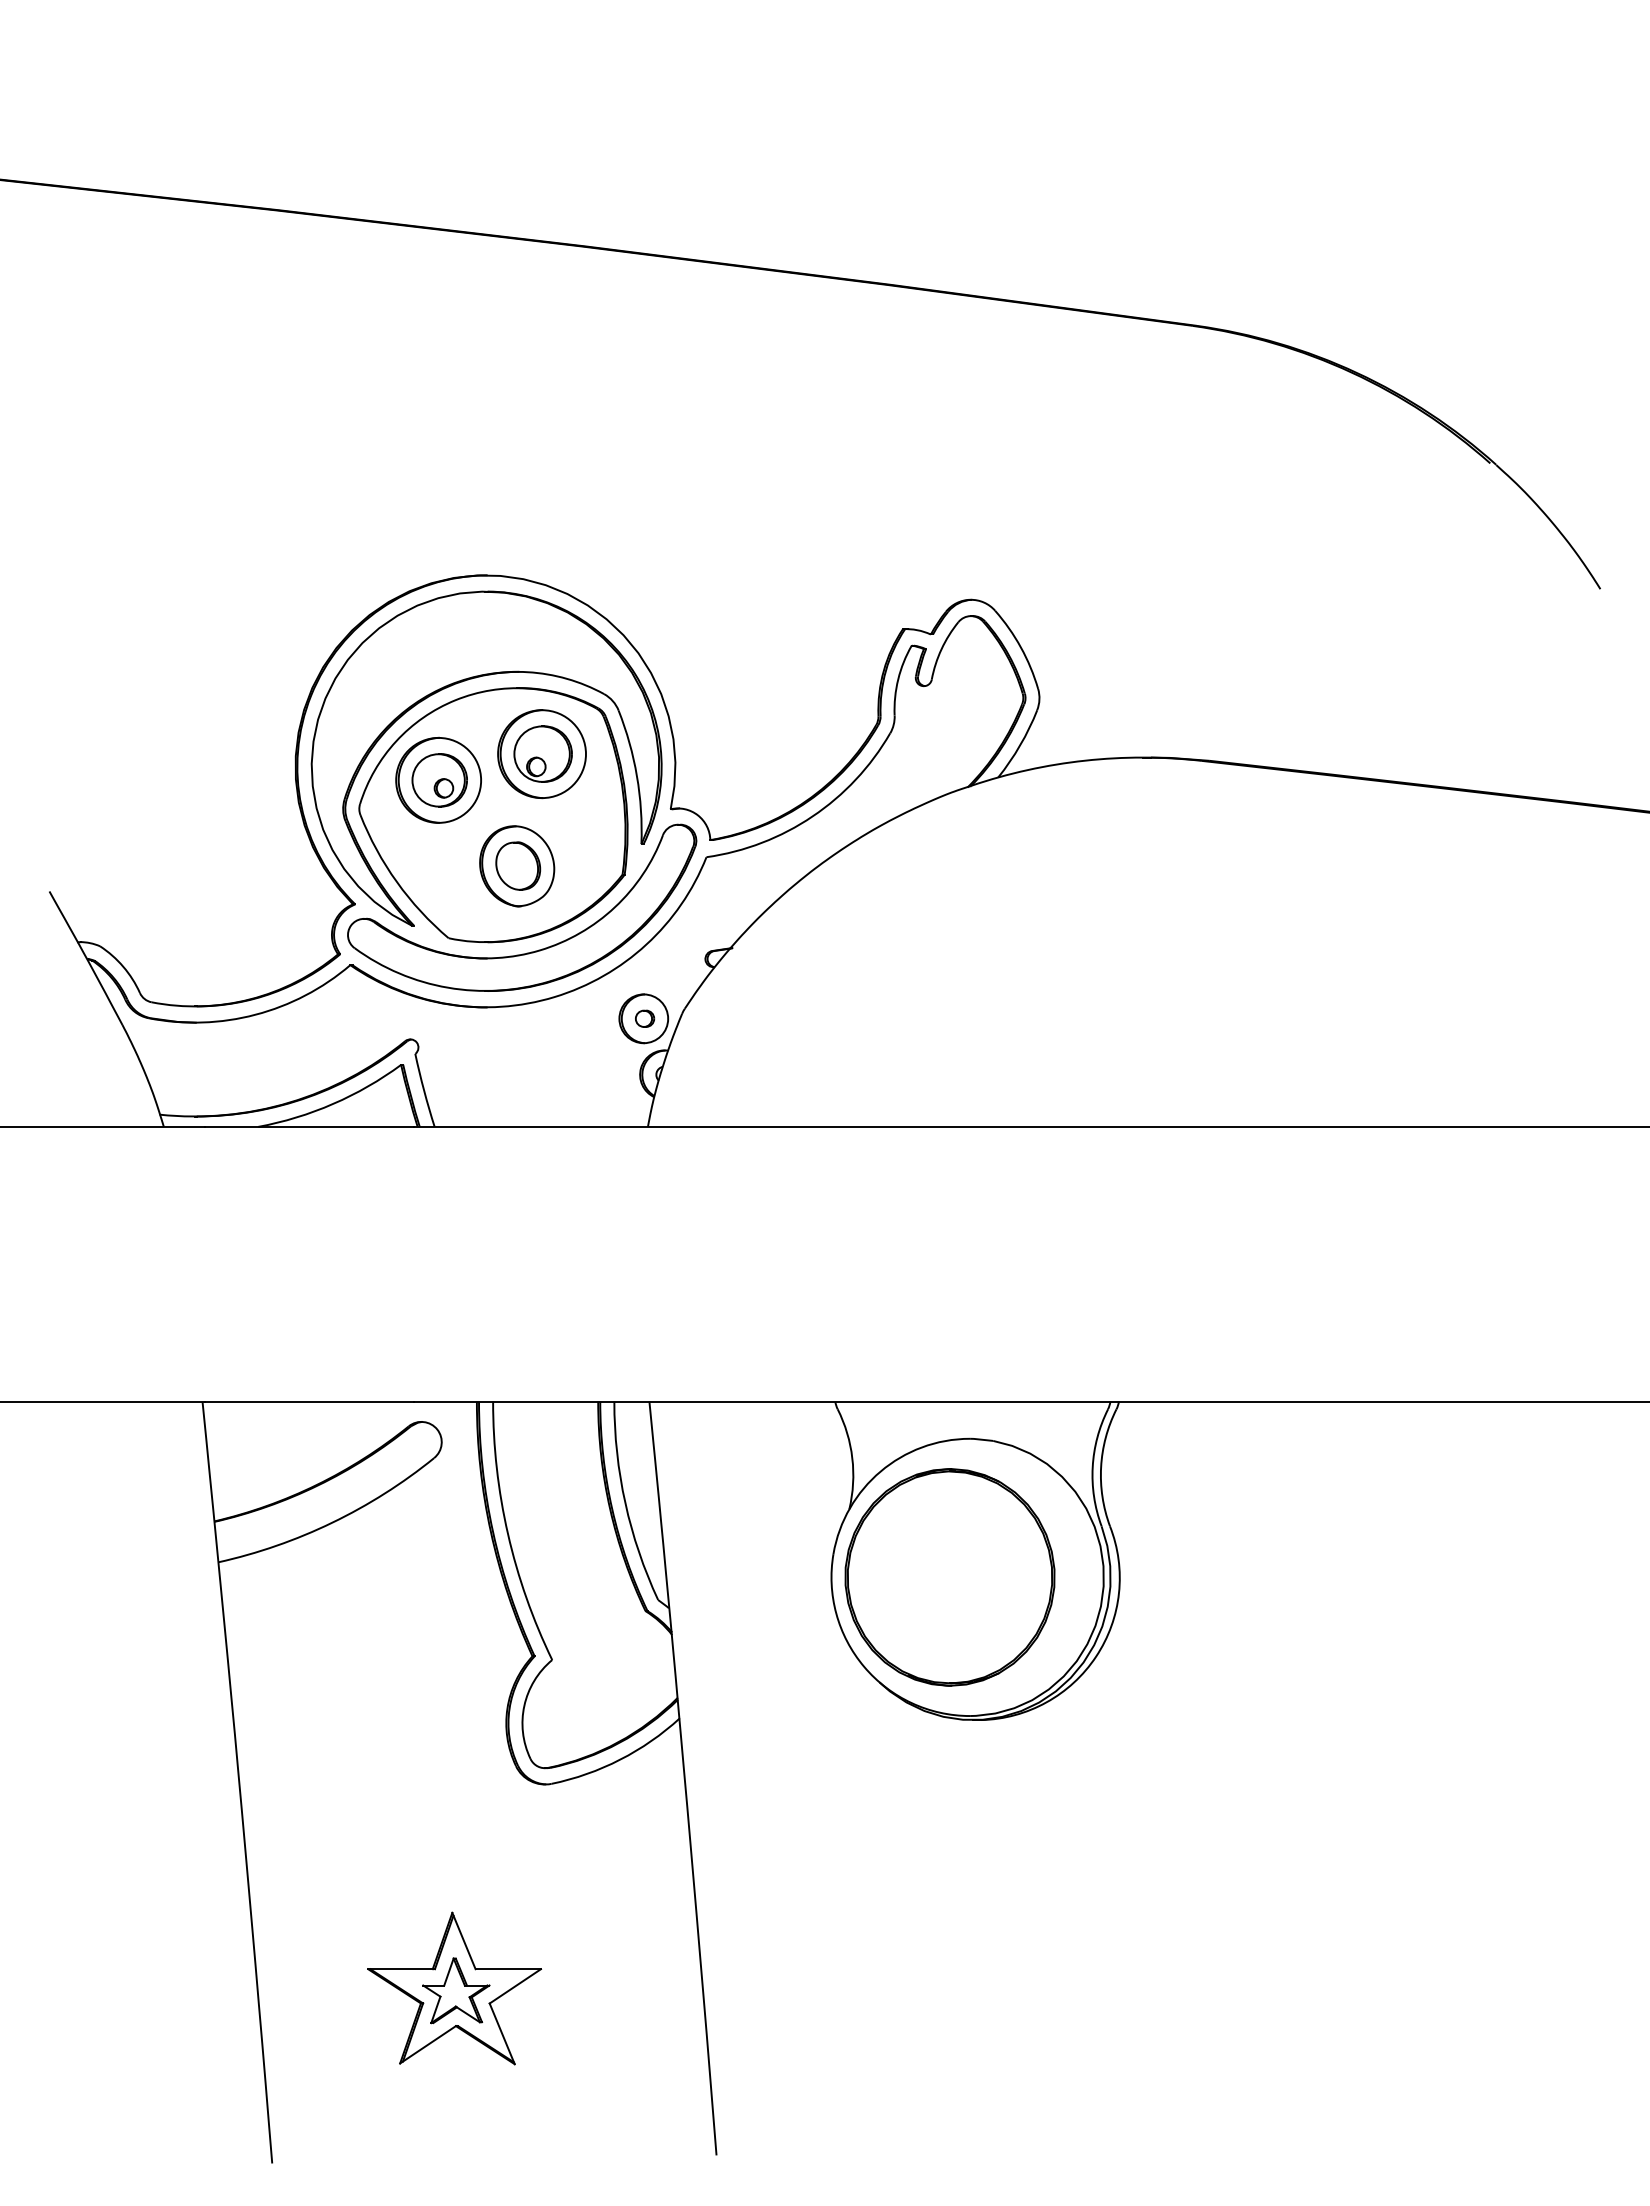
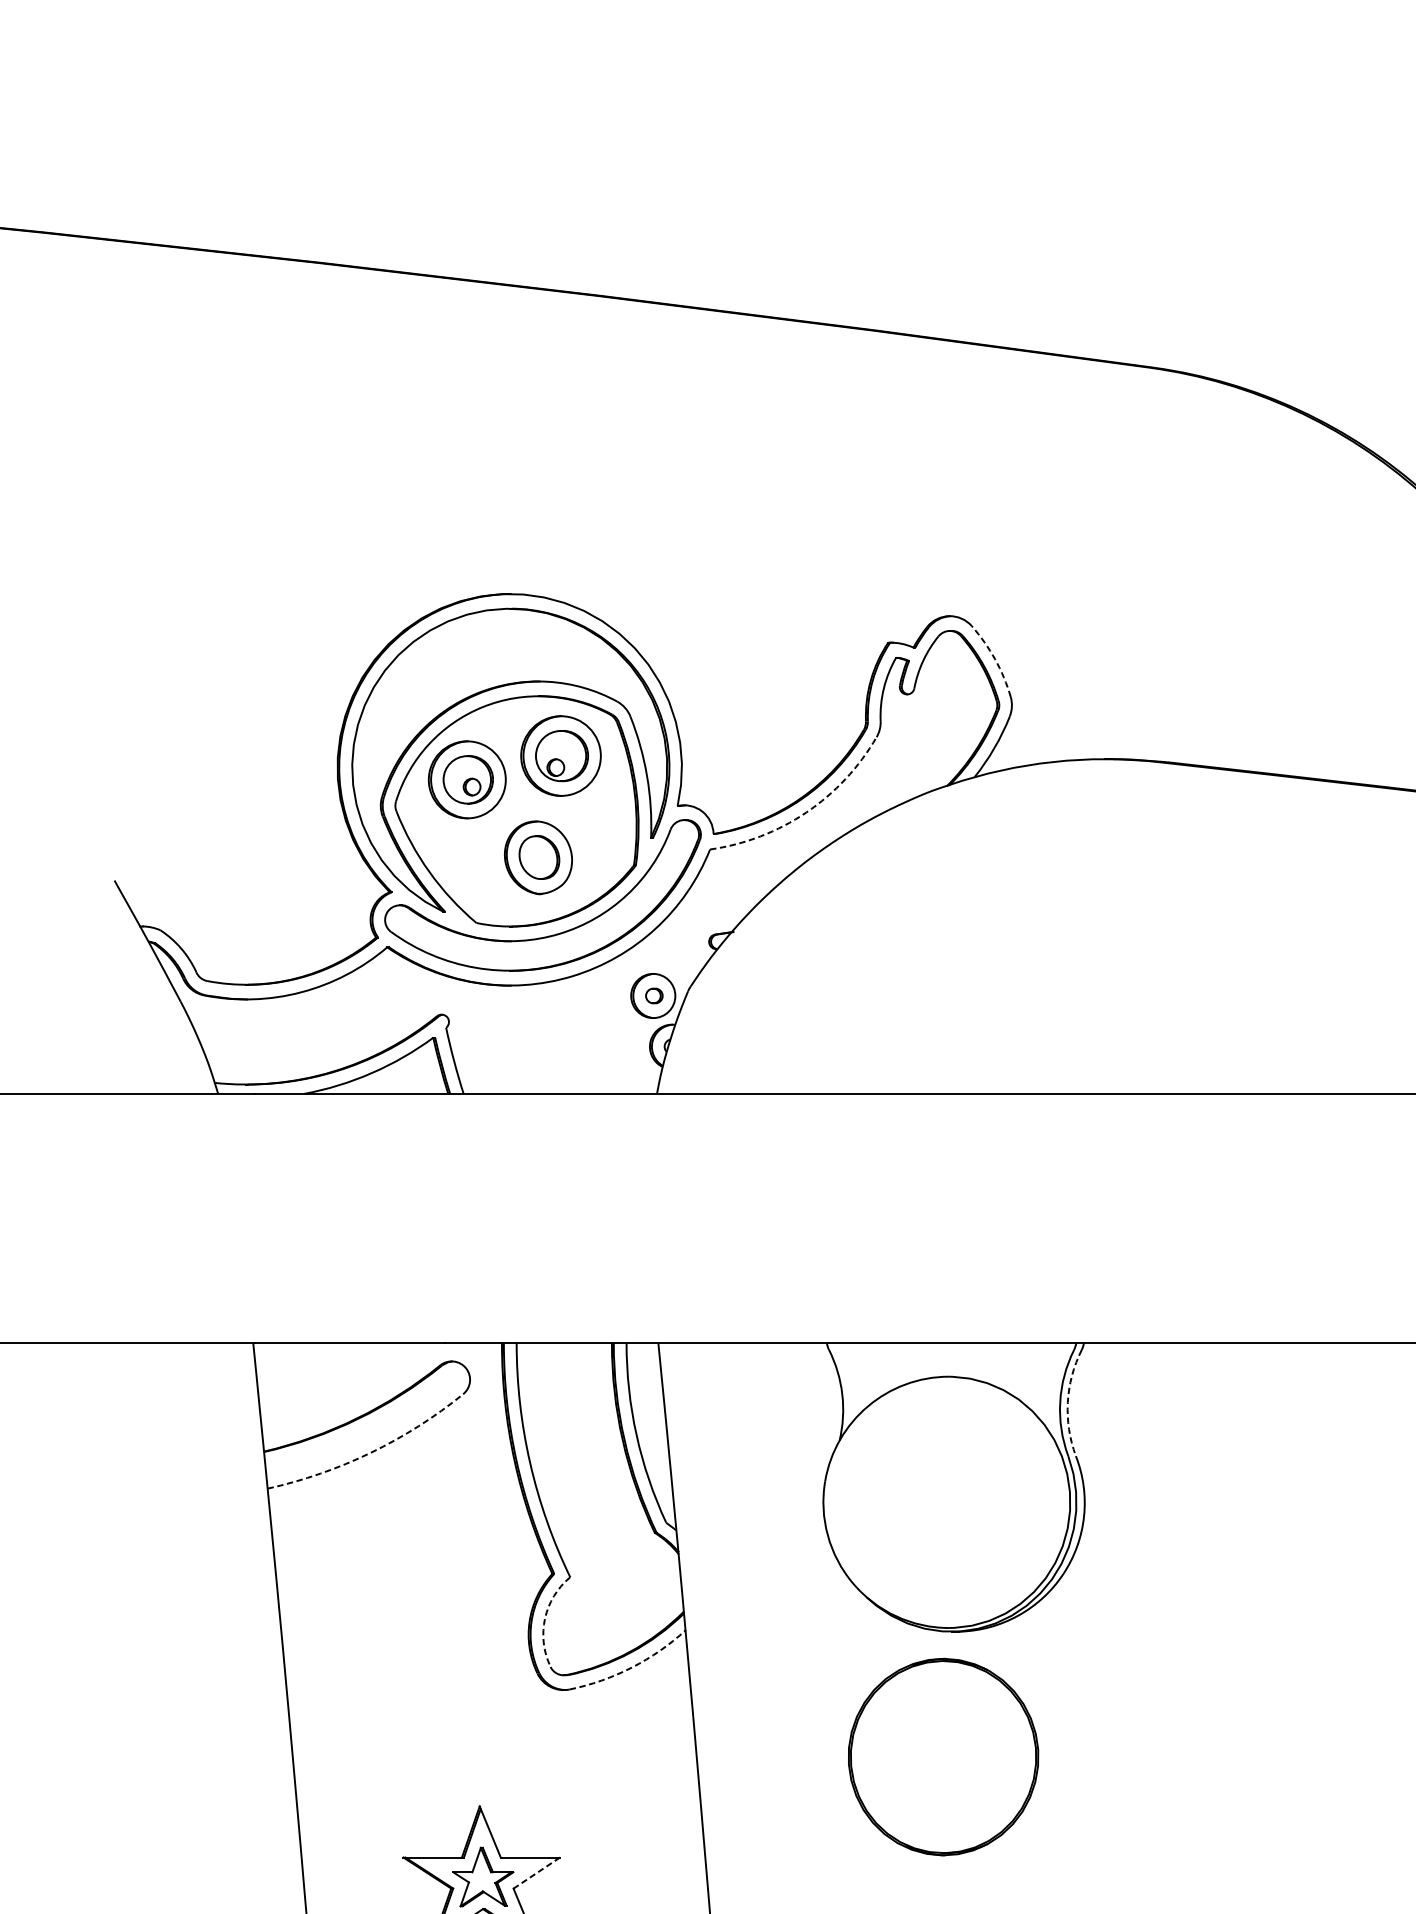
arc: (1020, 647) -> (994, 659), solid -> dashed
arc: (812, 816) -> (806, 812), solid -> dashed
arc: (1101, 1467) -> (1068, 1402), solid -> dashed
arc: (332, 1522) -> (371, 1452), solid -> dashed
part: (949, 1577) -> (943, 1757), moved
arc: (524, 1705) -> (545, 1618), solid -> dashed
arc: (620, 1759) -> (632, 1667), solid -> dashed
line: (515, 1986) -> (536, 1873), solid -> dashed

